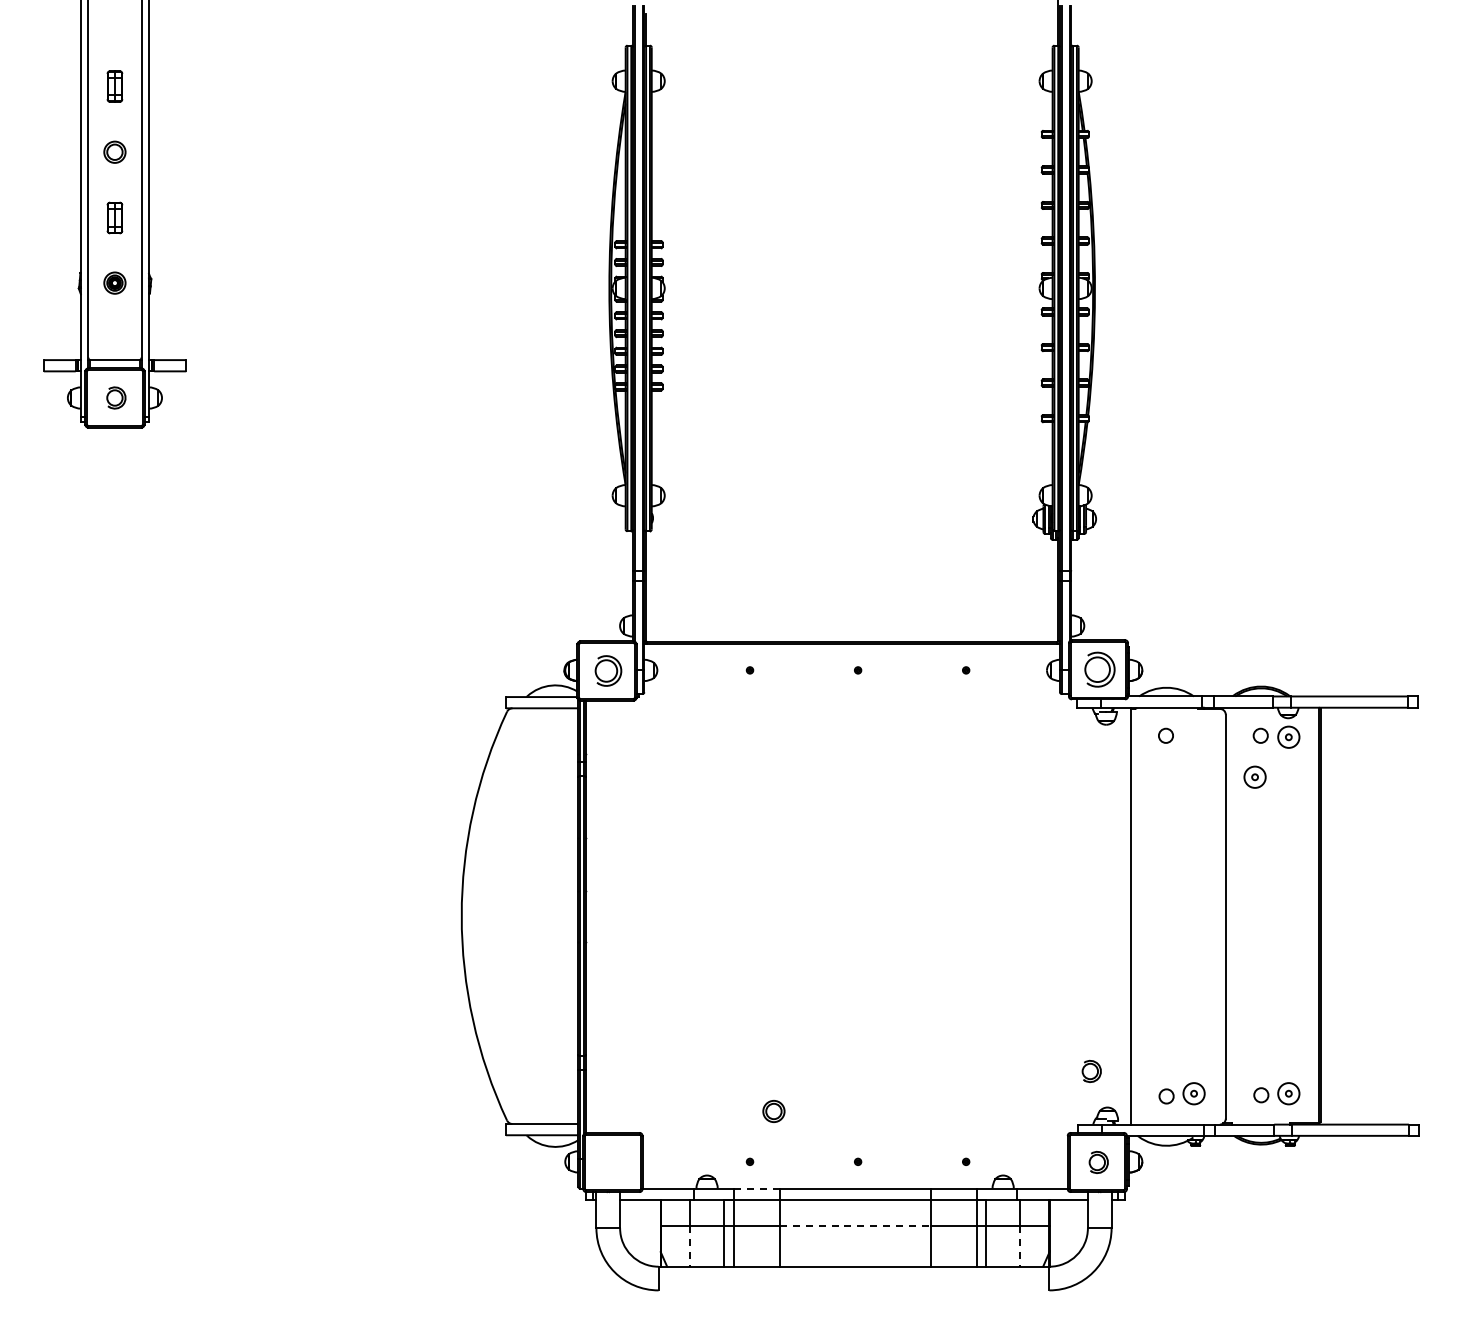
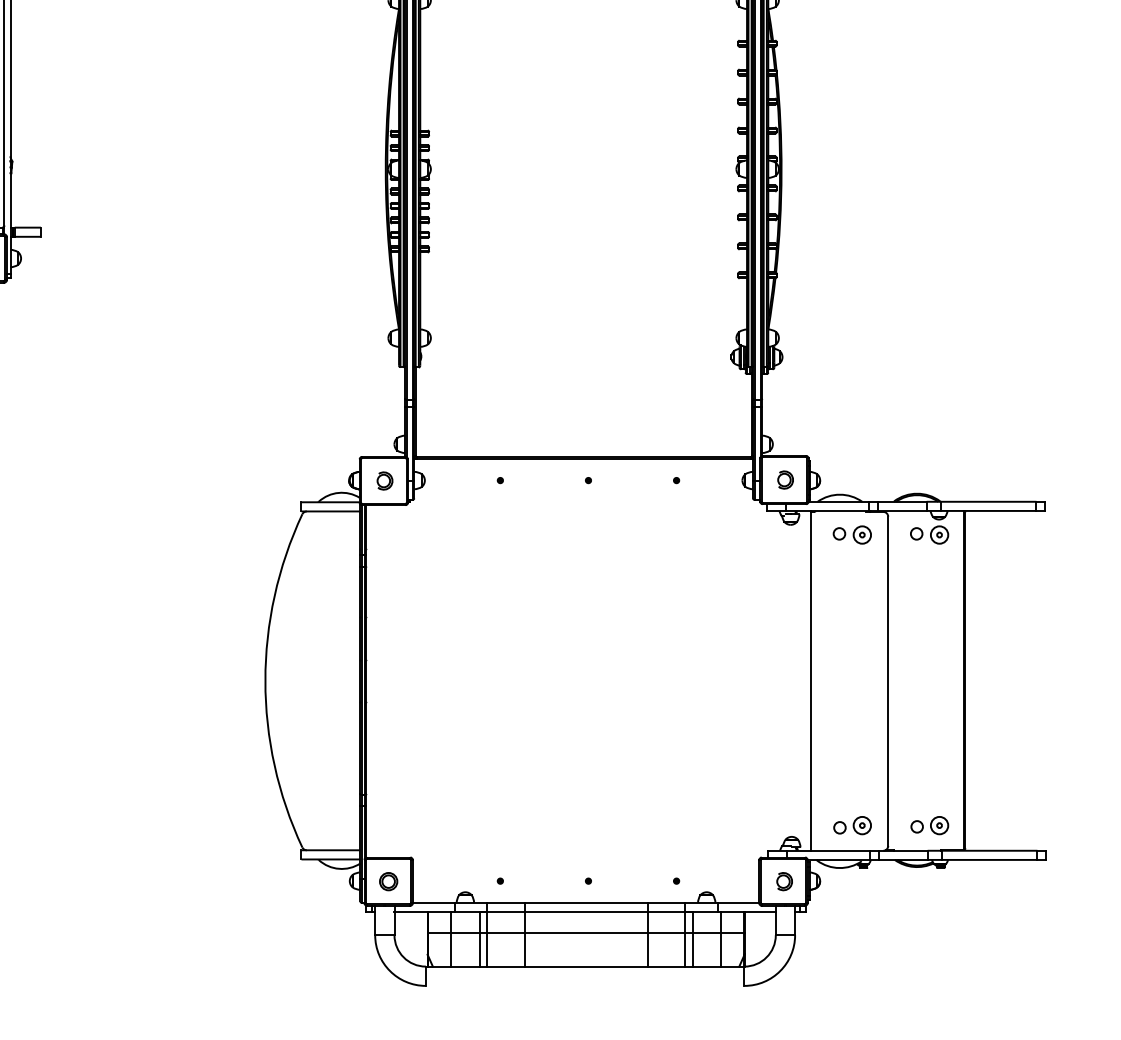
part: (1099, 669) -> (785, 479), size x0.62
part: (608, 670) -> (385, 480), size x0.71
part: (1254, 776) -> (861, 534), moved
part: (1091, 1070) -> (778, 806), removed
part: (773, 1111) -> (388, 881), moved
line: (757, 1188) -> (506, 902), dashed -> solid
line: (855, 1226) -> (586, 933), dashed -> solid
line: (689, 1246) -> (451, 950), dashed -> solid
line: (1020, 1246) -> (720, 950), dashed -> solid

